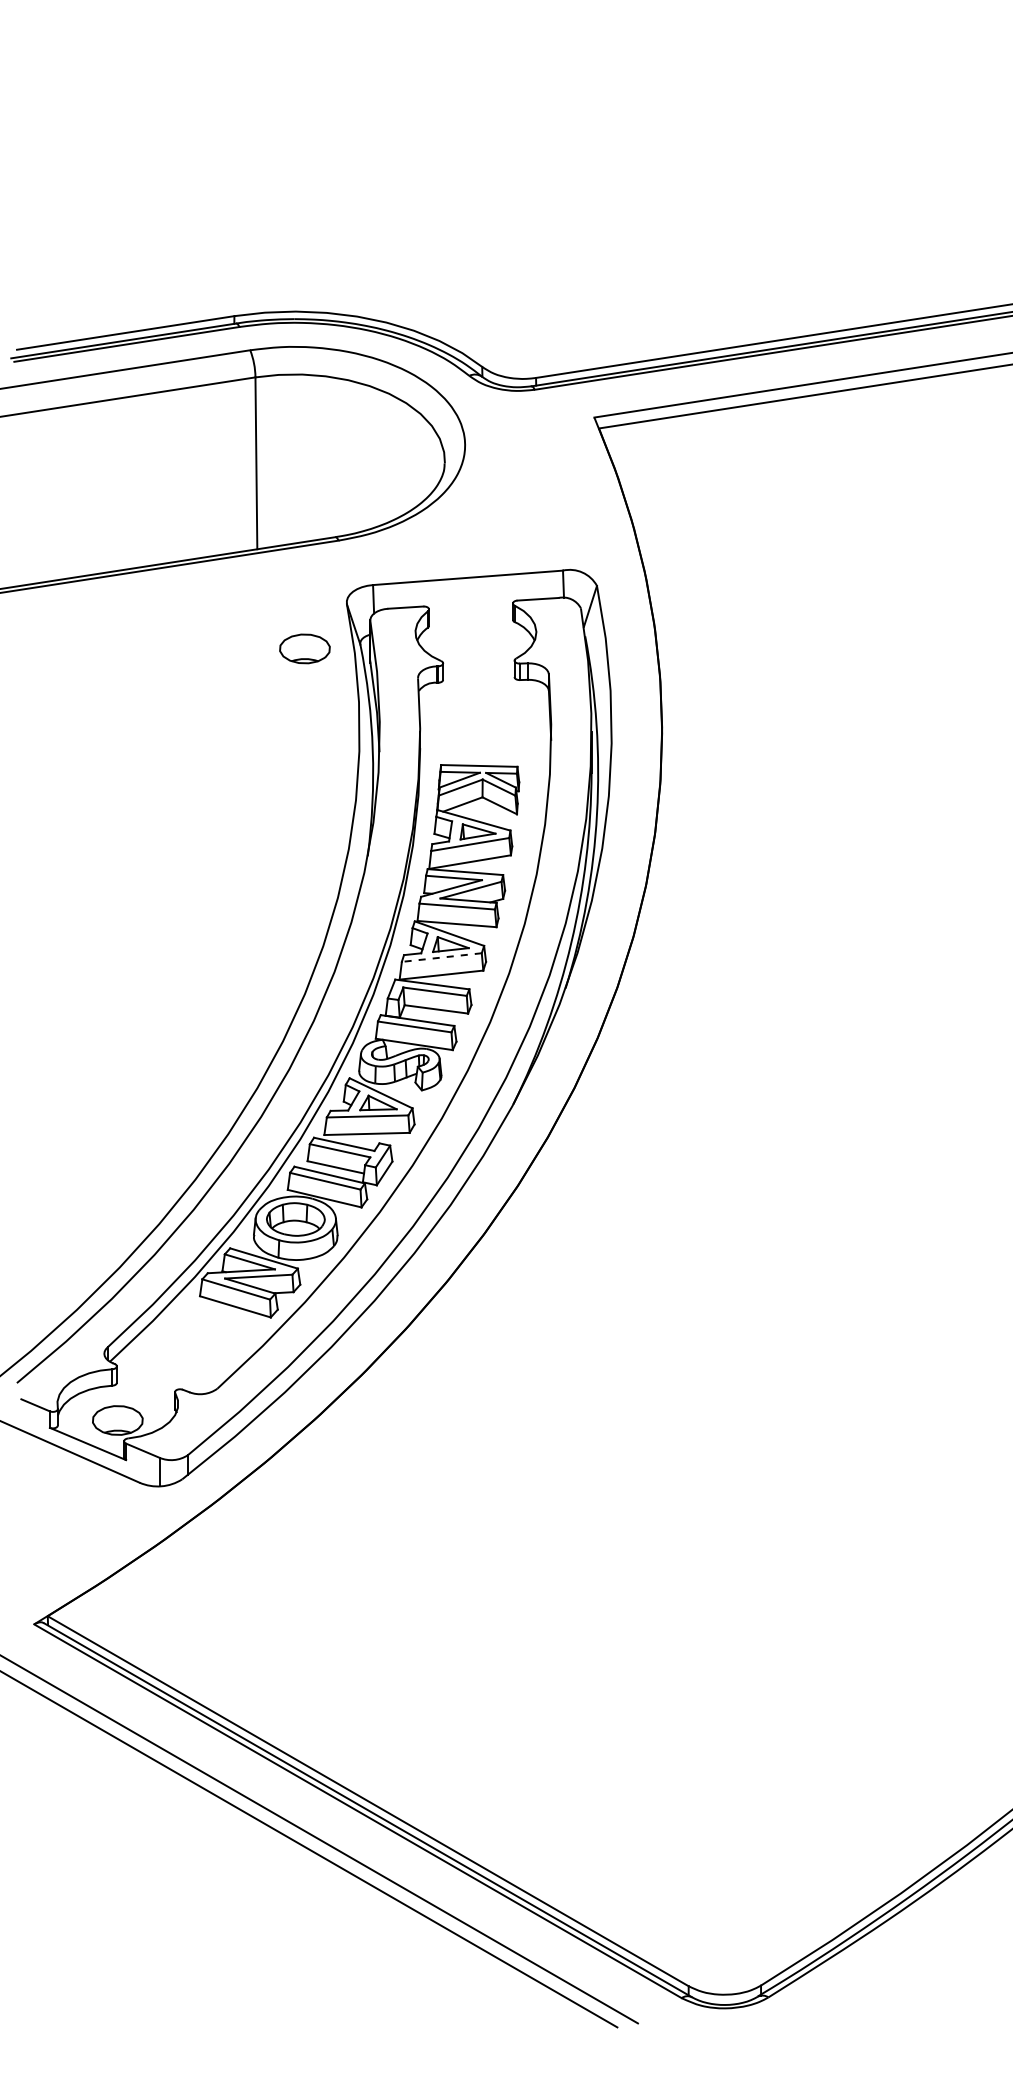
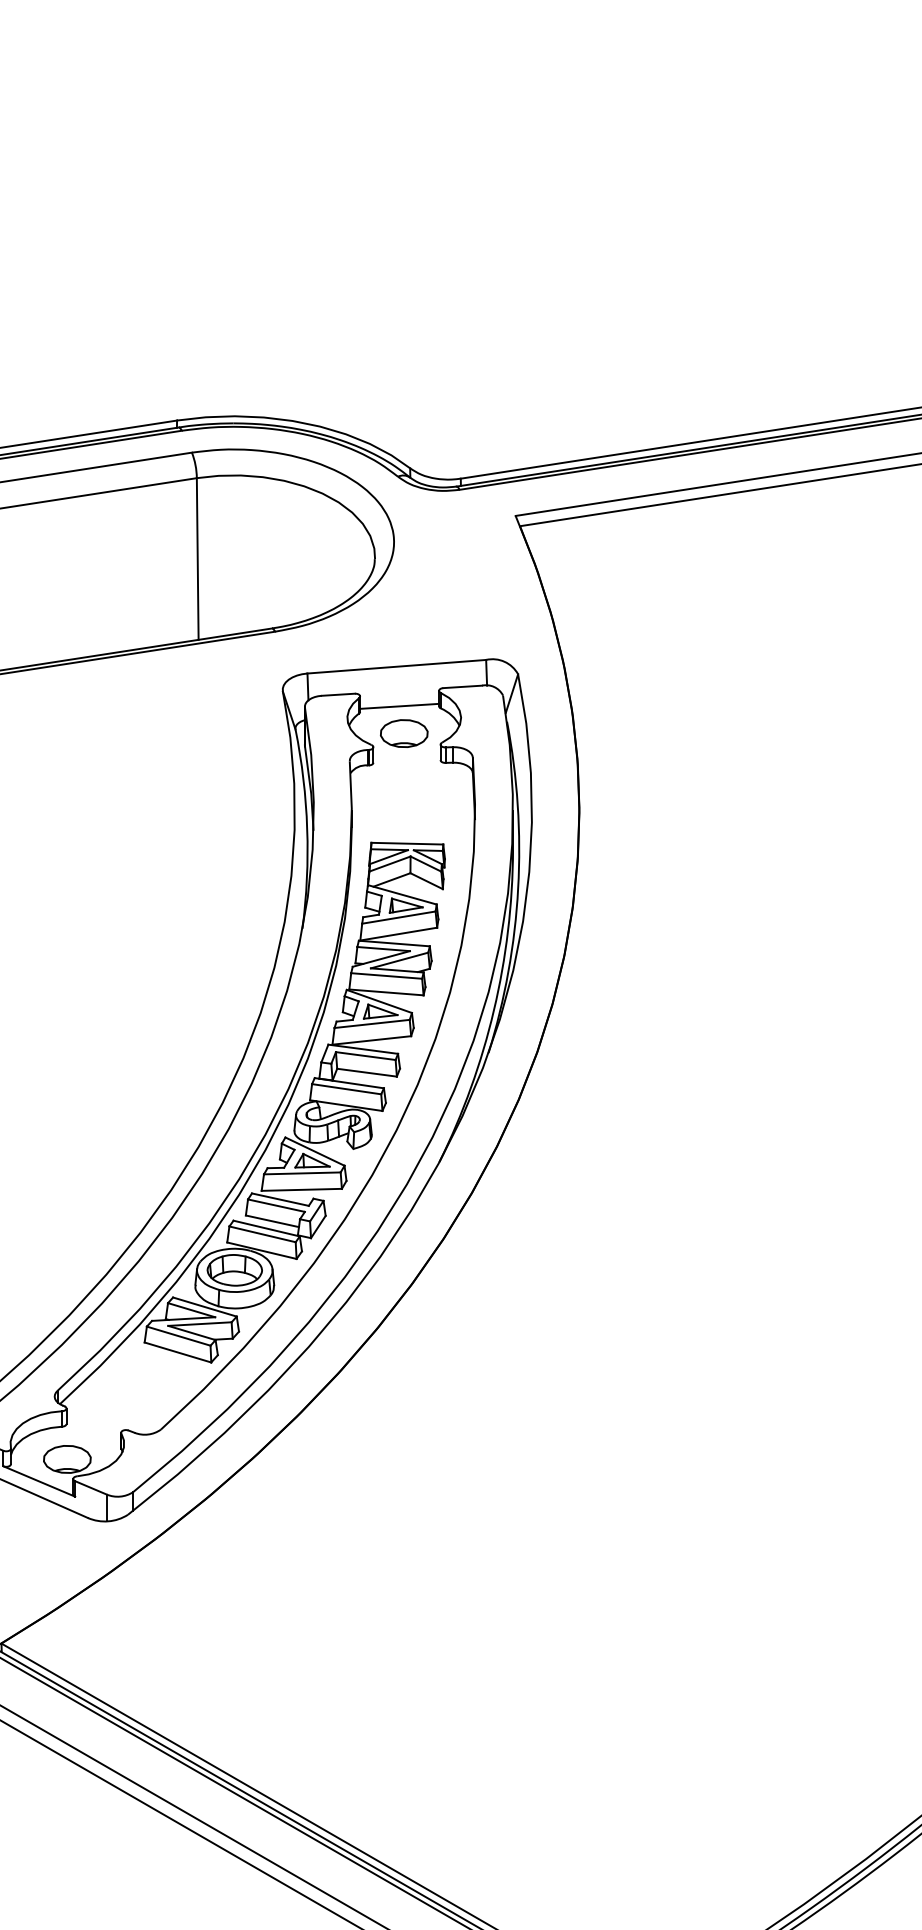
line: (470, 619) -> (399, 705), added
part: (304, 648) -> (403, 733), moved
line: (441, 957) -> (371, 1023), dashed -> solid

